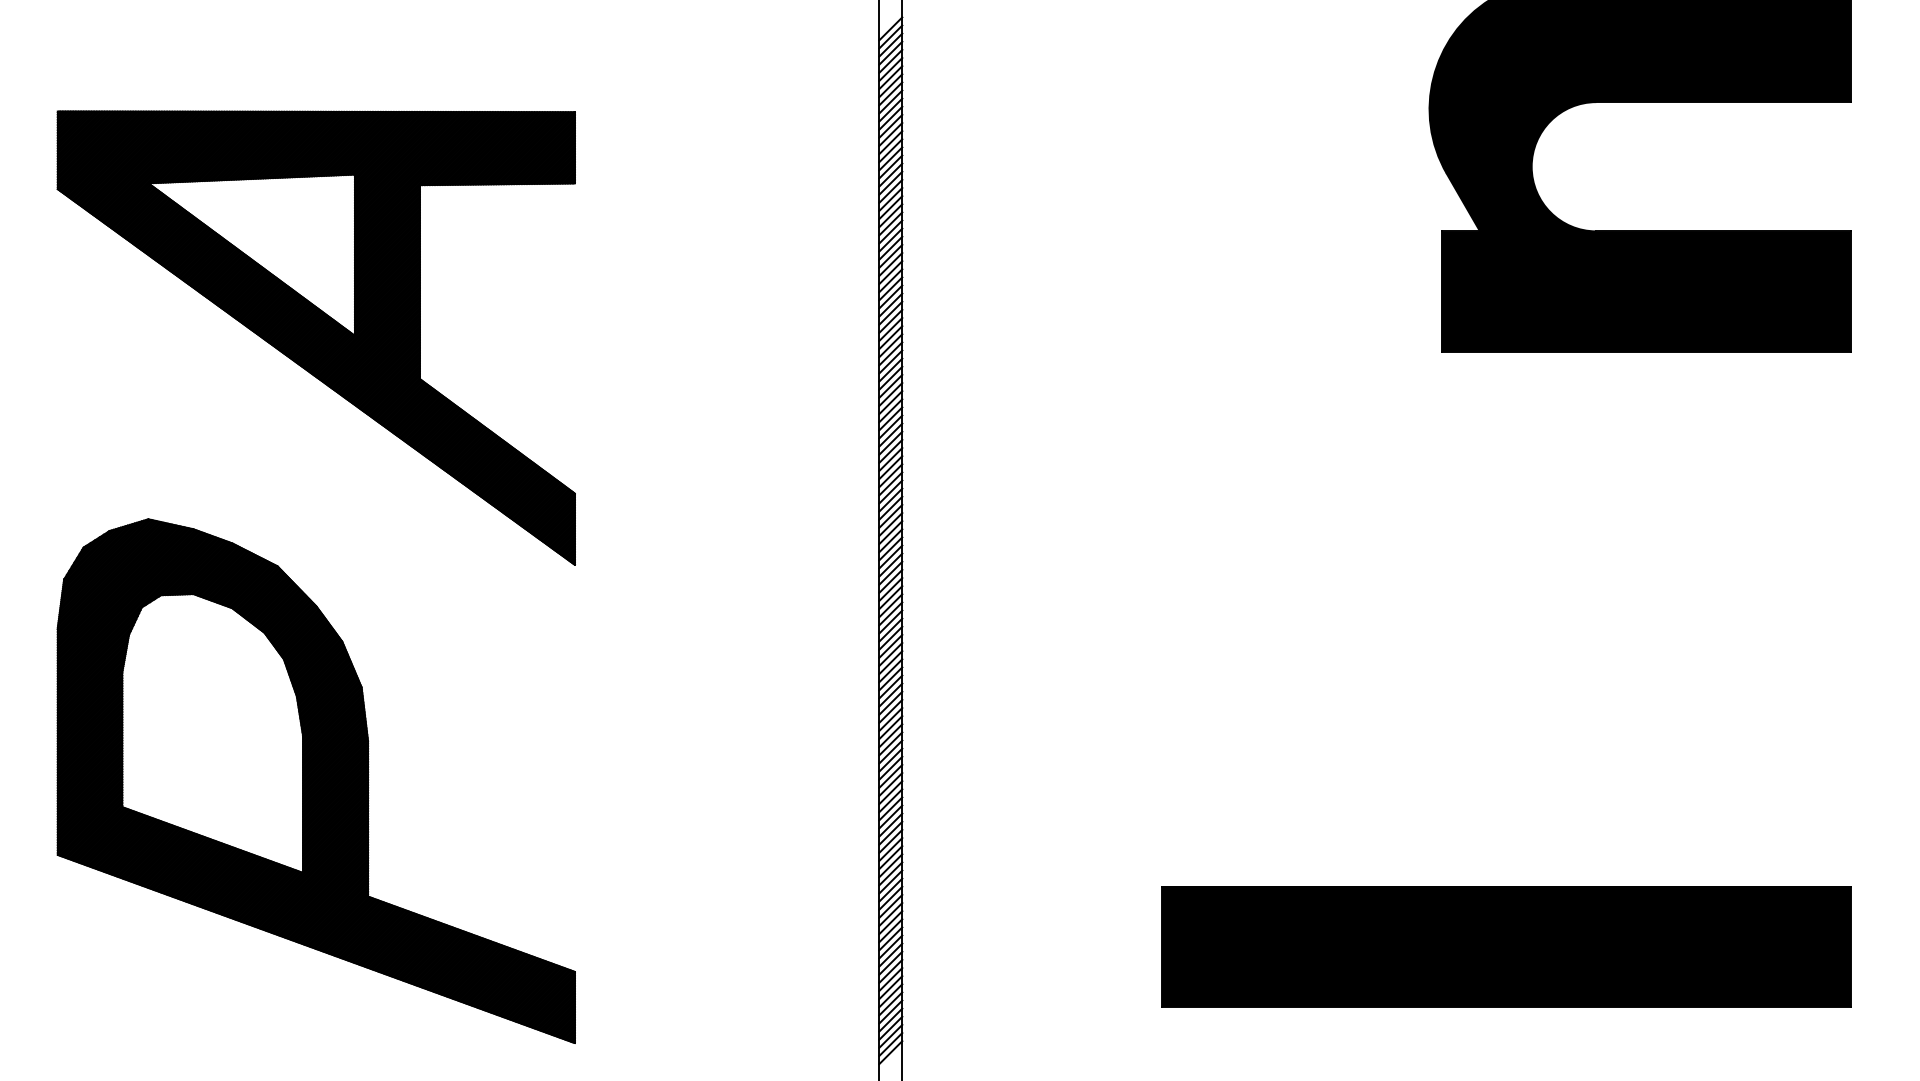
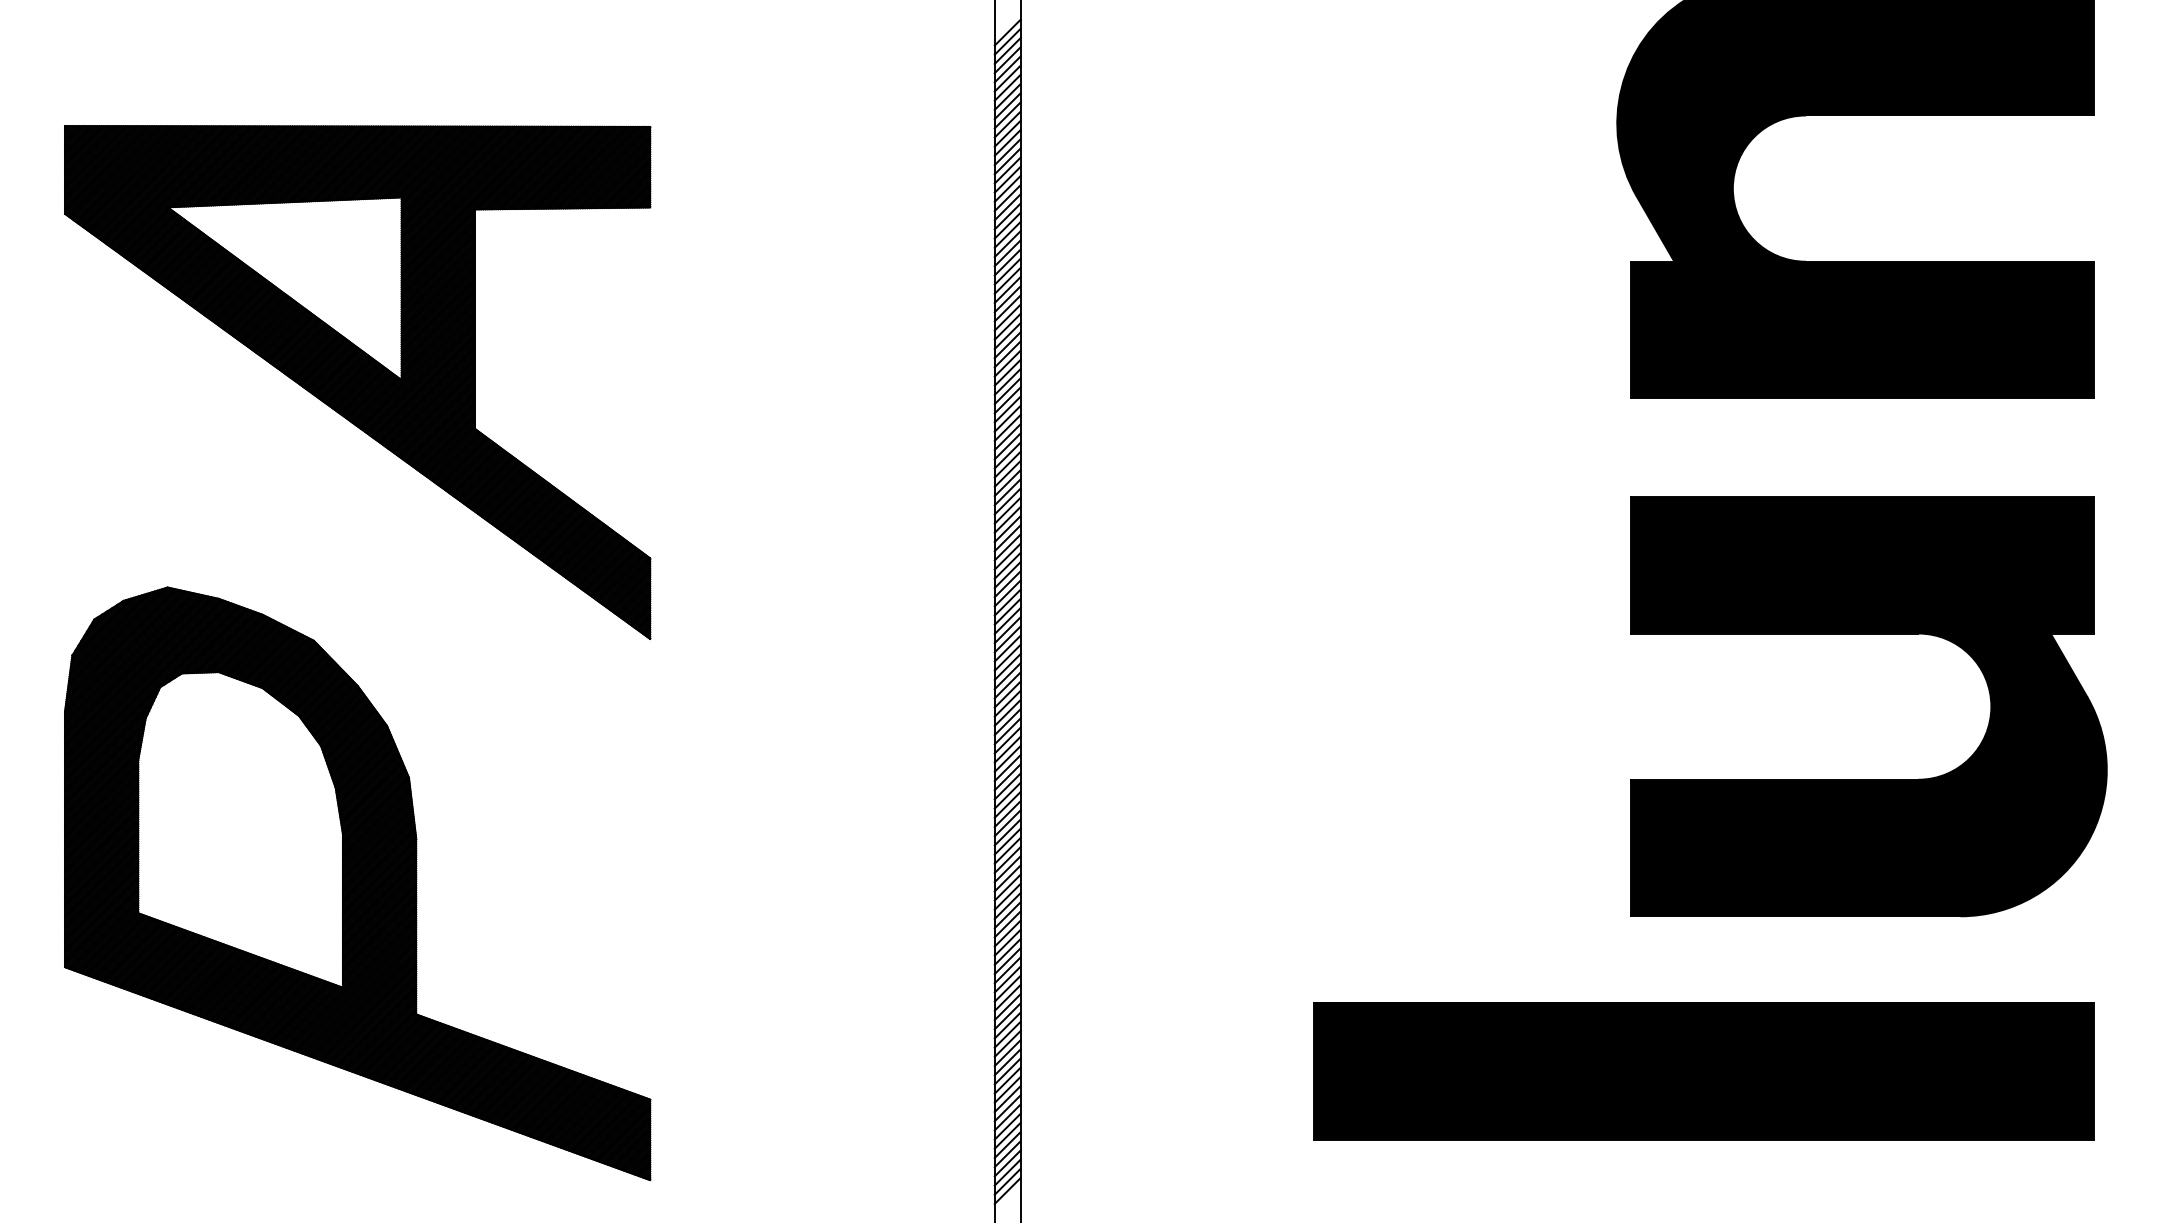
part: (1651, 560) -> (1868, 634), added

